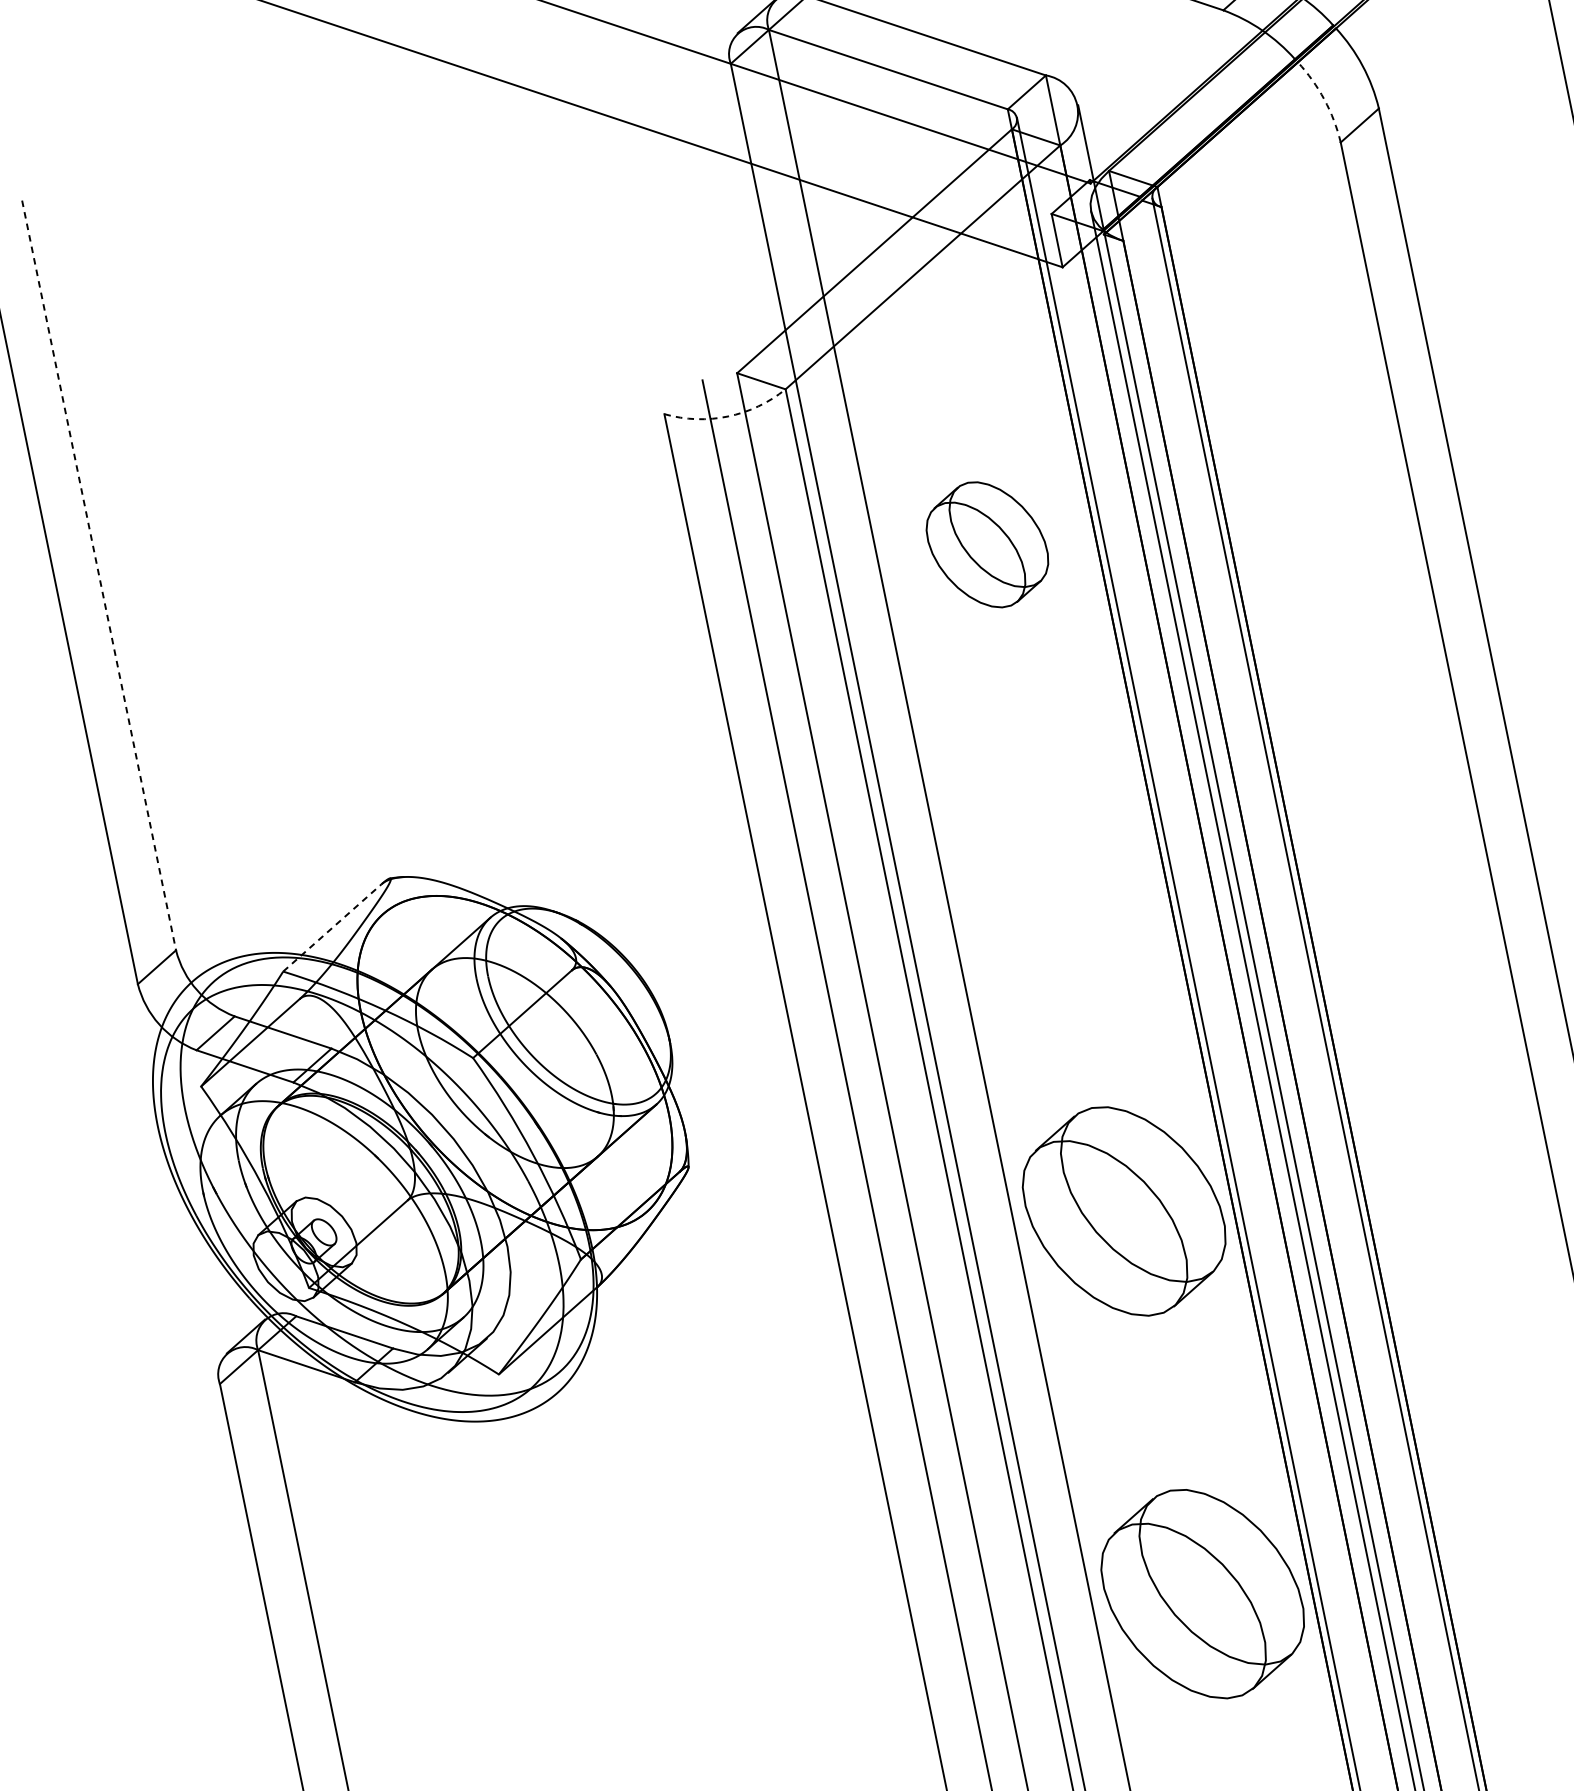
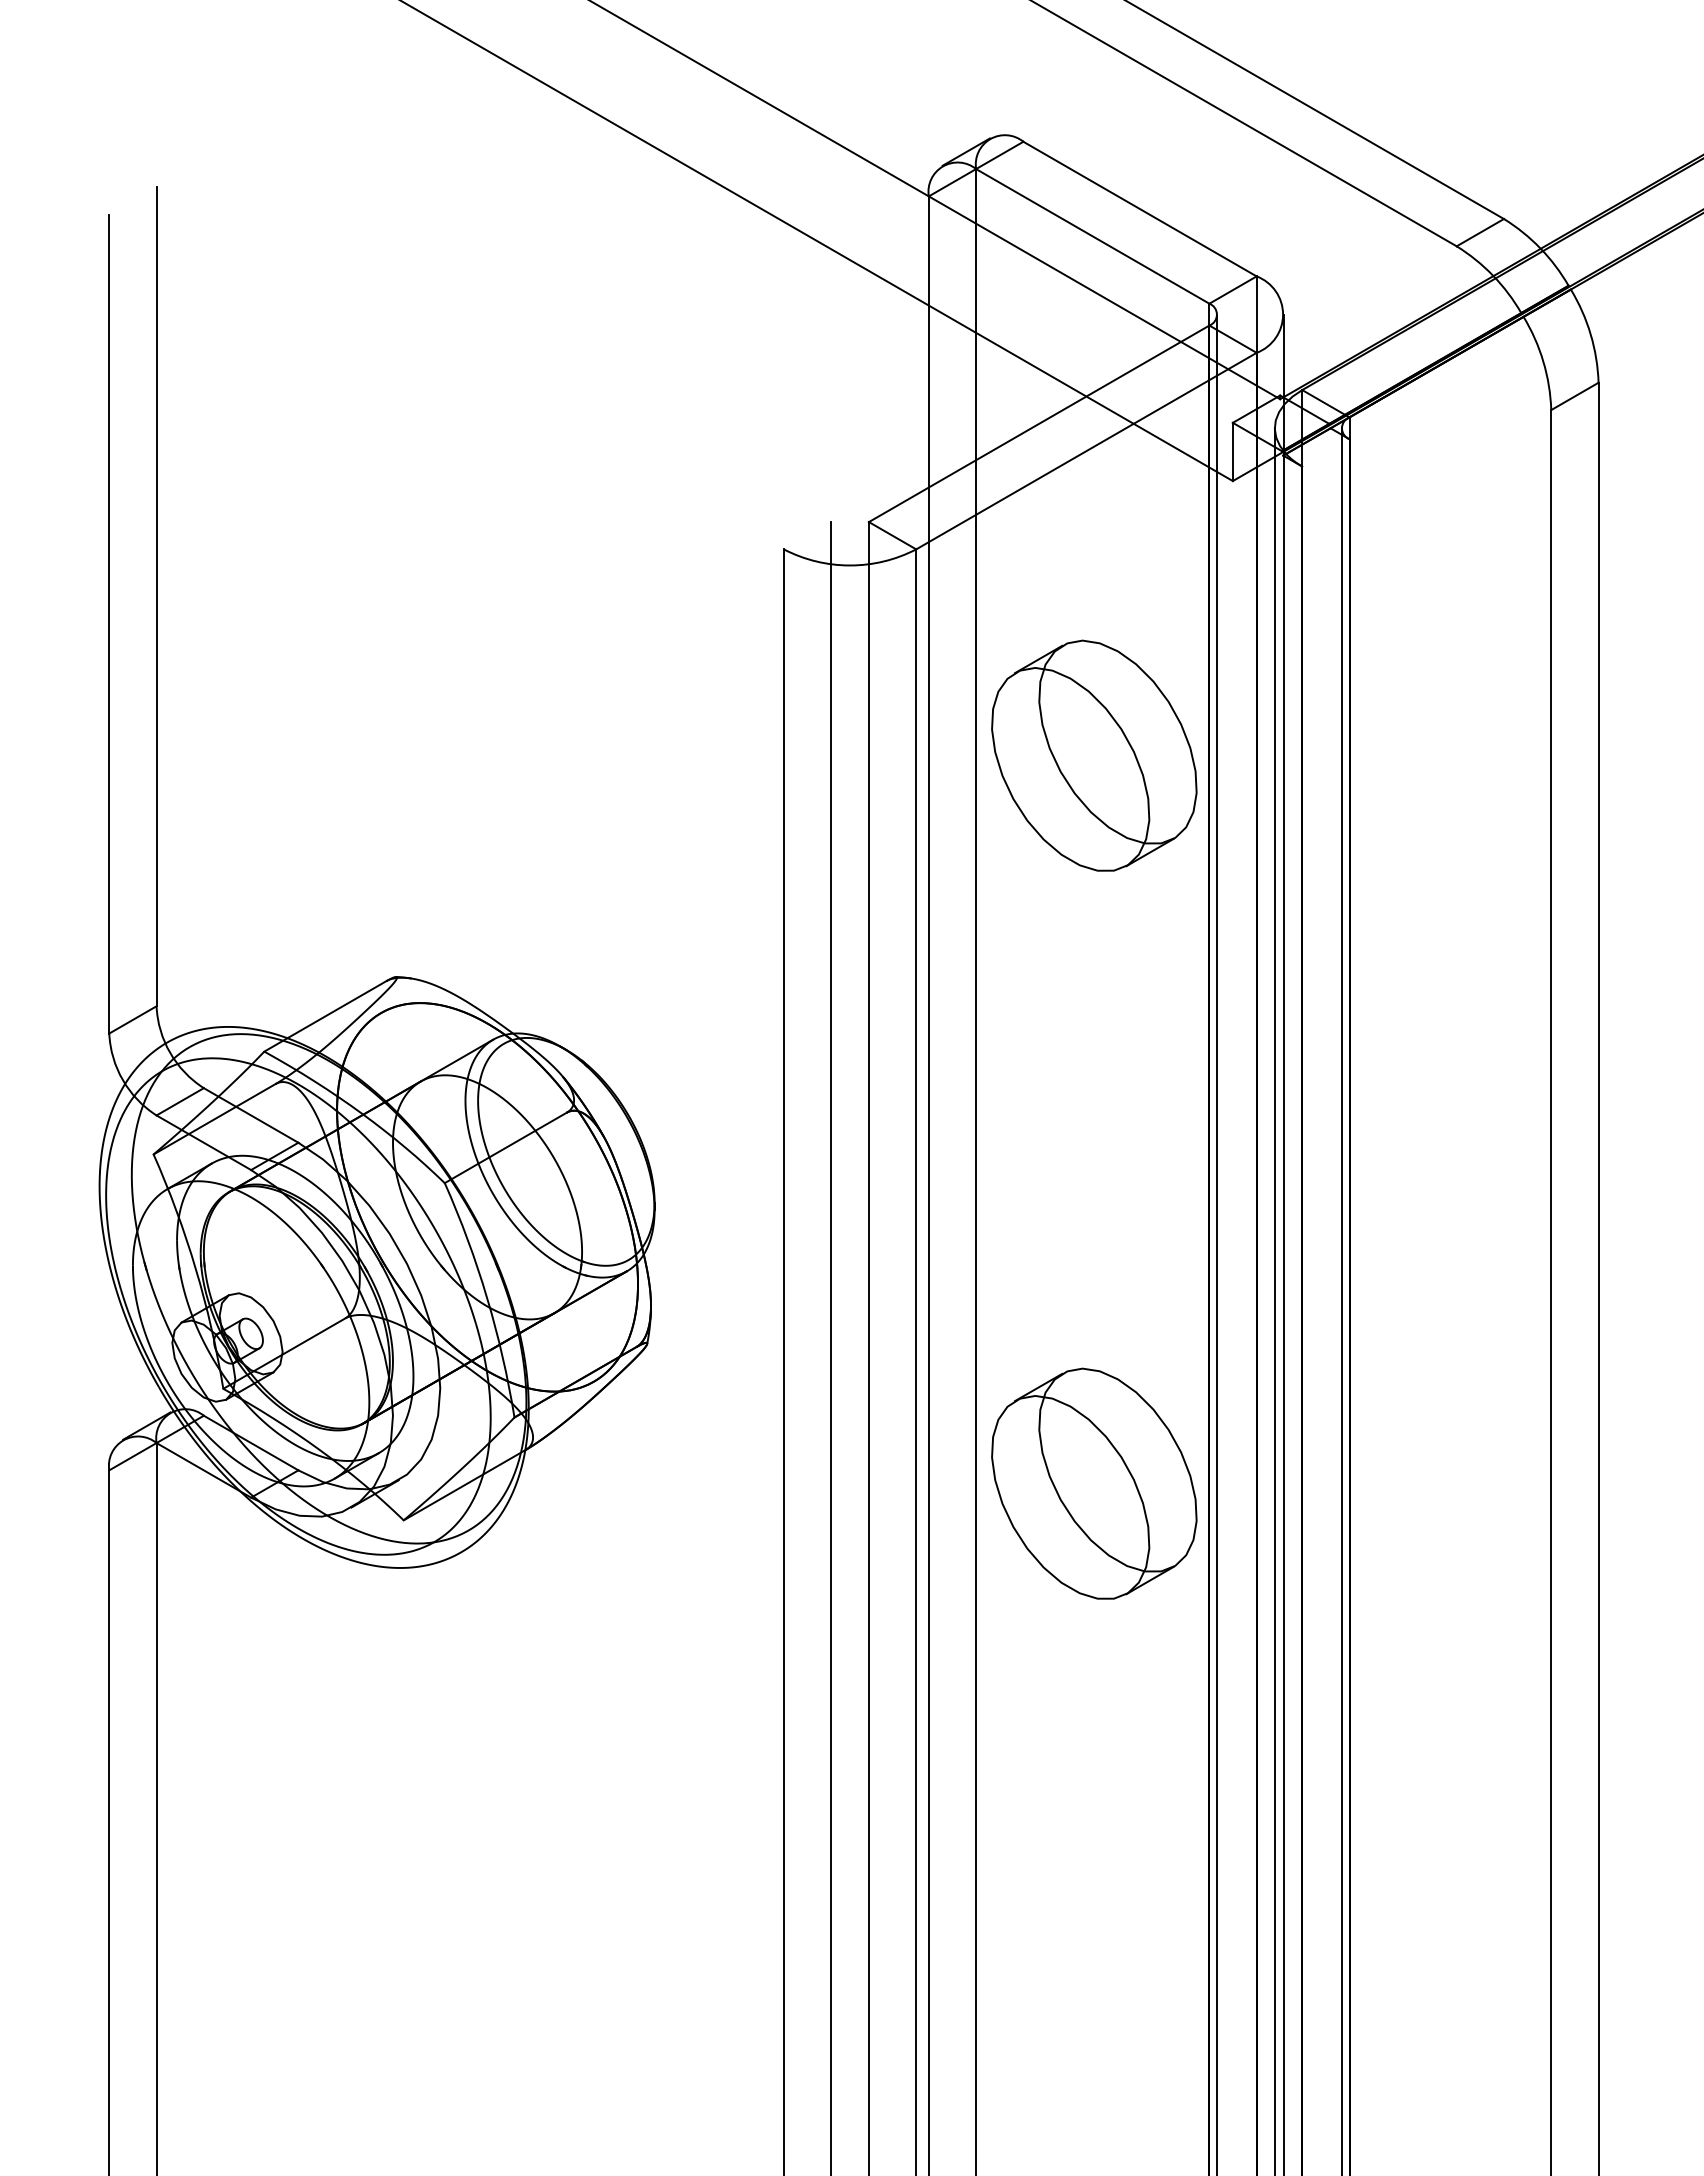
arc: (1324, 99) -> (1543, 361), dashed -> solid
arc: (728, 416) -> (850, 565), dashed -> solid
part: (987, 544) -> (1094, 755), size x1.67
line: (99, 576) -> (156, 597), dashed -> solid
line: (332, 927) -> (325, 1016), dashed -> solid
part: (1202, 1593) -> (1094, 1901), removed

